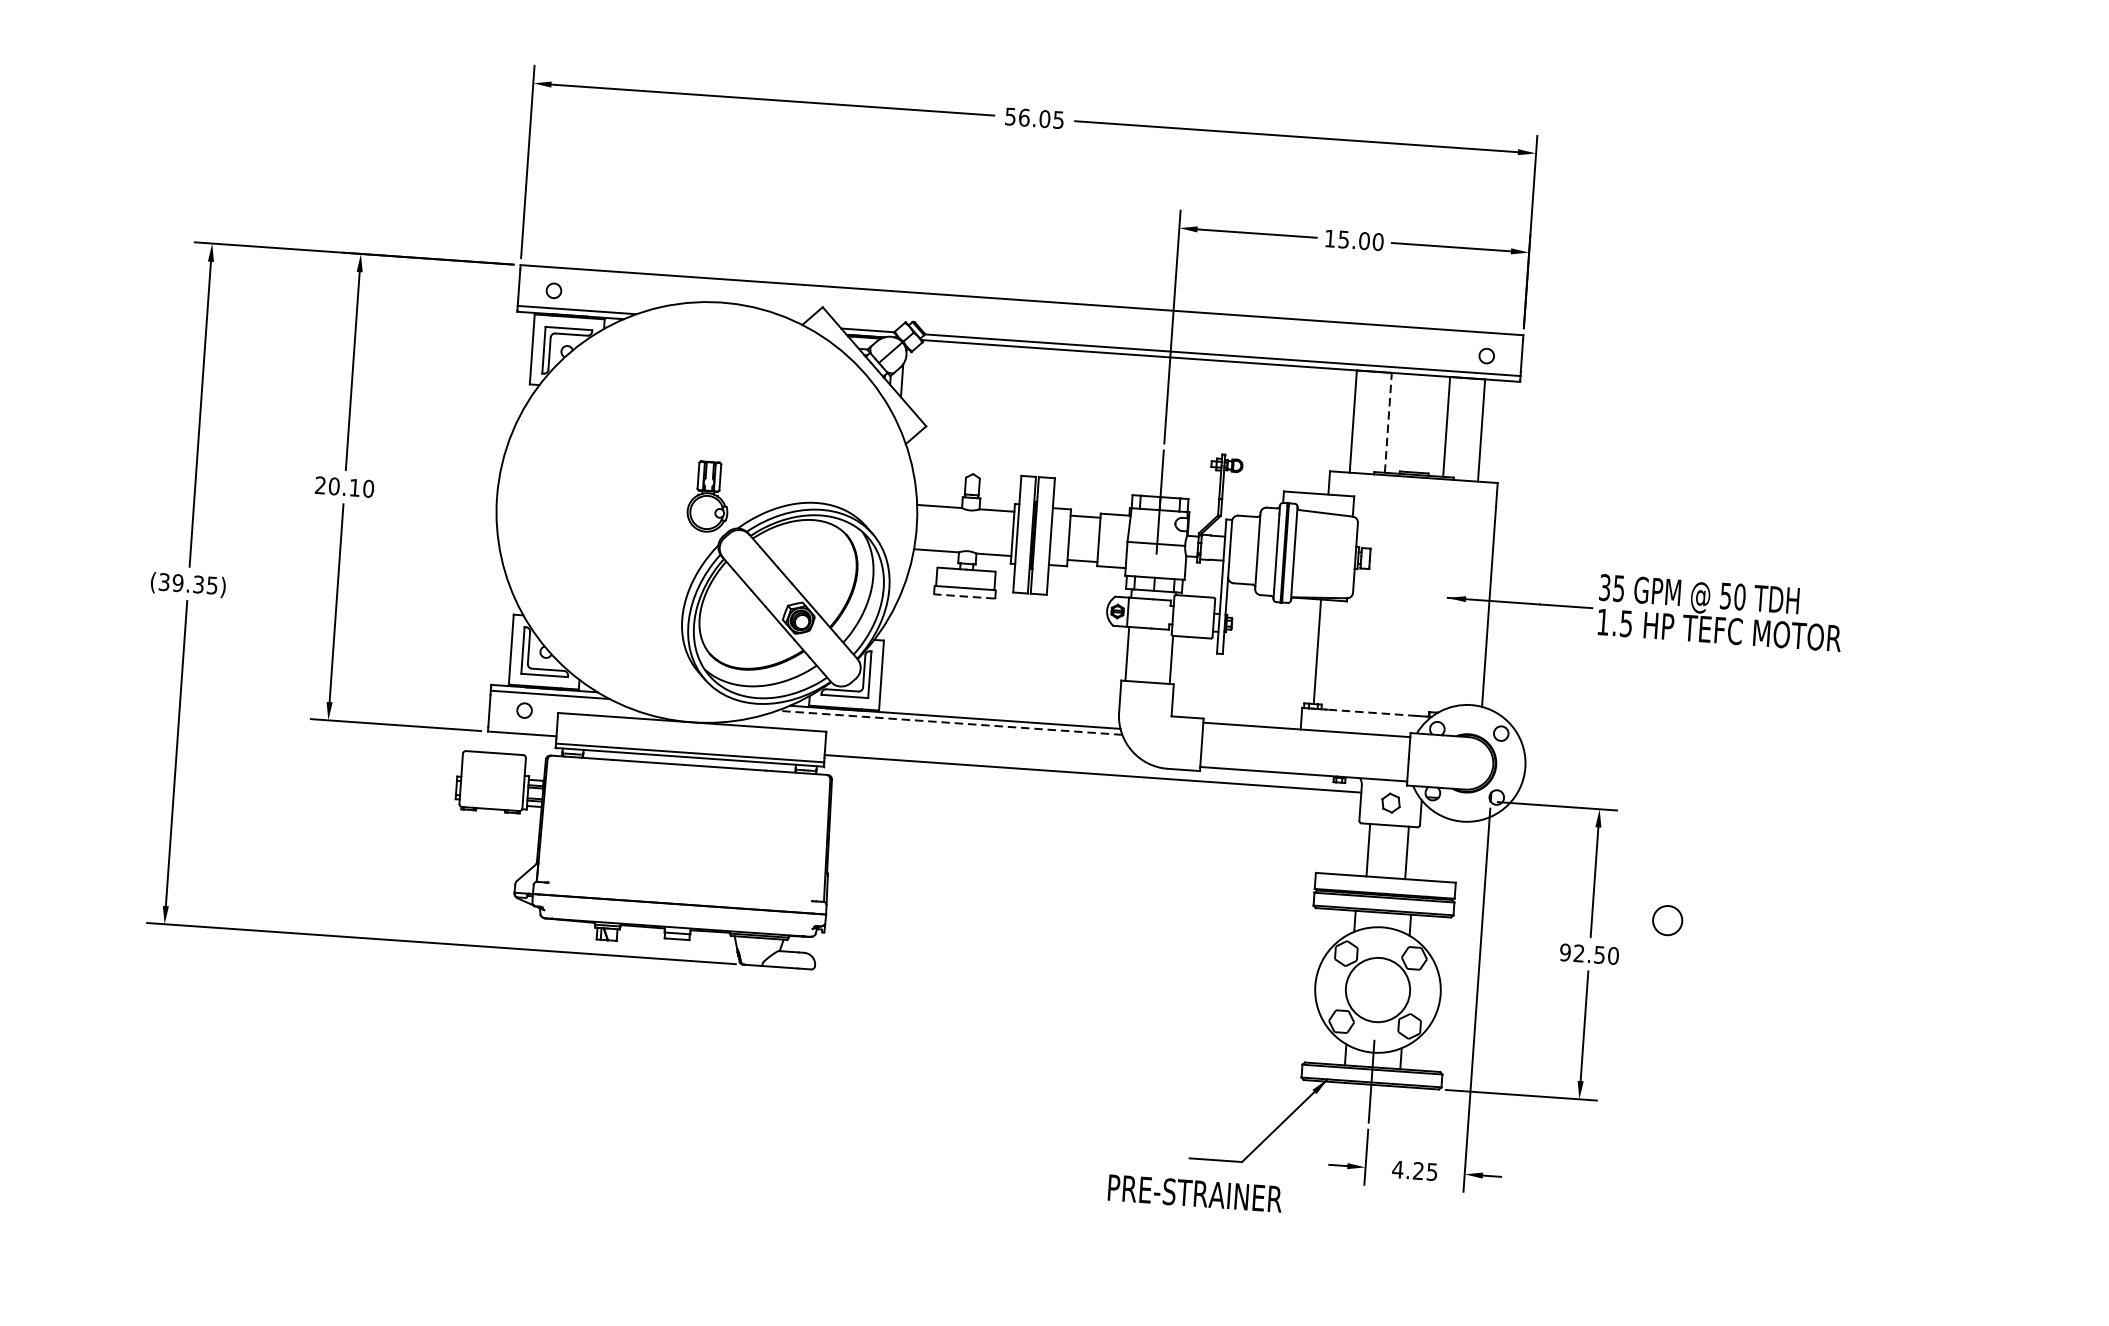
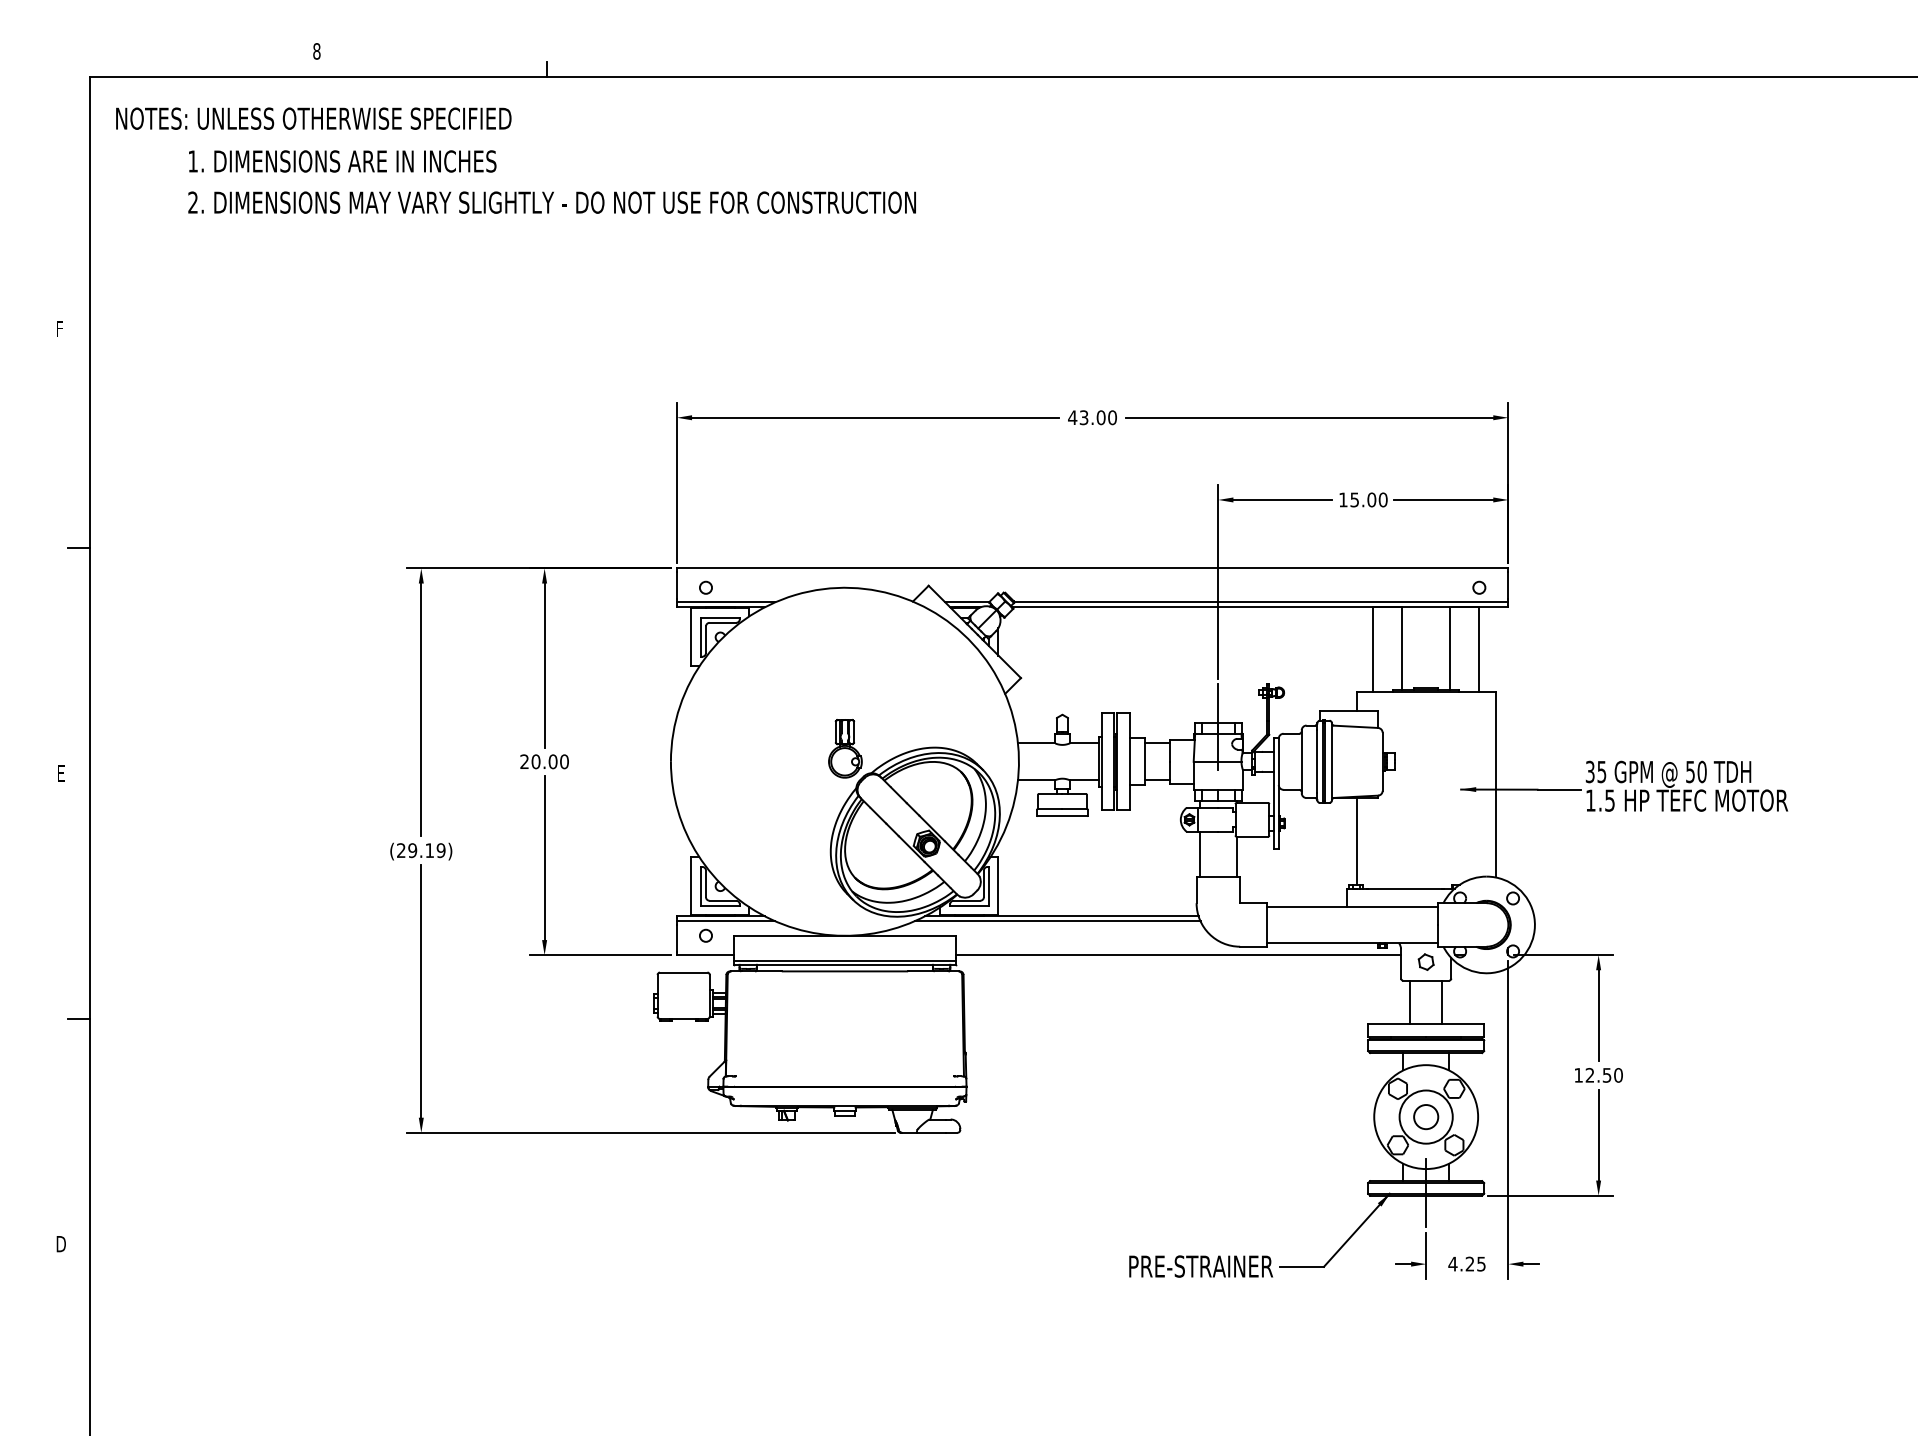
text: (1034, 118) -> (1092, 417), 56.05 -> 43.00
line: (1388, 422) -> (1402, 648), dashed -> solid
text: (354, 487) -> (552, 761), 20.10 -> 20.00
text: (188, 583) -> (421, 850), (39.35) -> (29.19)
line: (964, 596) -> (1062, 816), dashed -> solid
line: (1372, 712) -> (1405, 888), dashed -> solid
line: (949, 723) -> (1057, 921), dashed -> solid
circle: (1668, 921) -> (1426, 1117), moved
text: (1565, 952) -> (1578, 1075), 92.50 -> 12.50
text: (1195, 1193) -> (1201, 1266), moved

